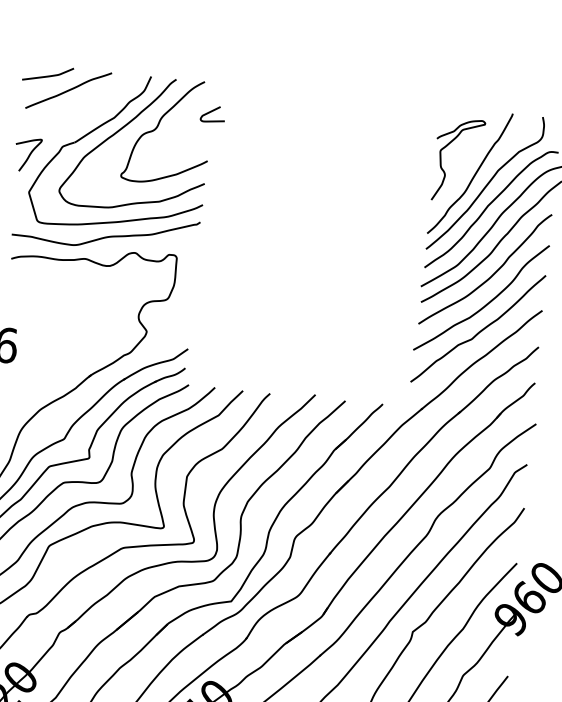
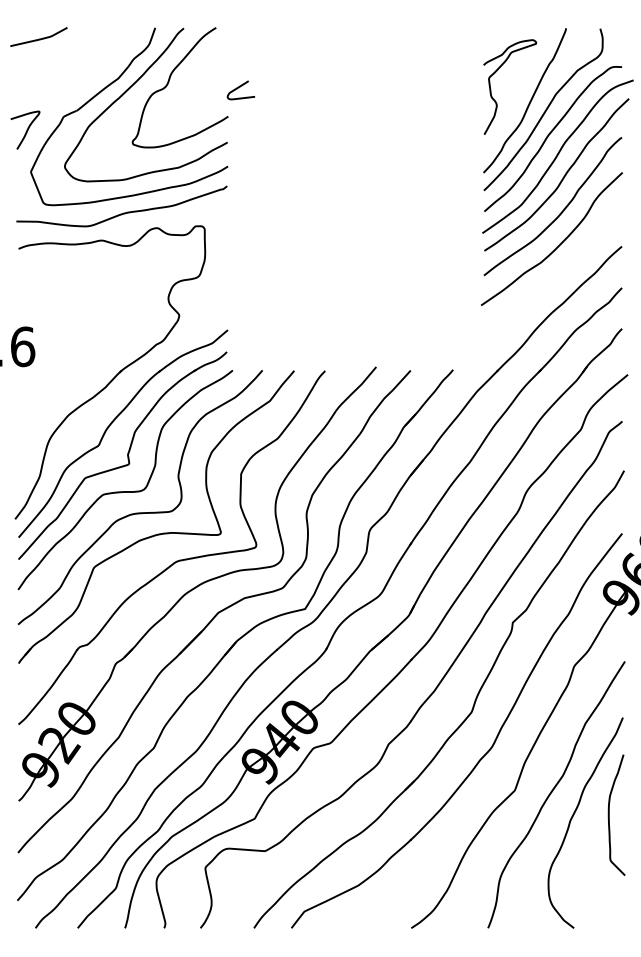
curve: (68, 90) -> (63, 53), removed
curve: (210, 112) -> (238, 88), moved
curve: (479, 330) -> (553, 276), removed

